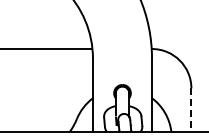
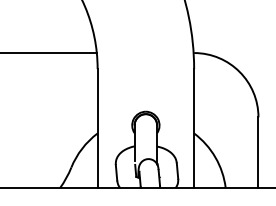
line: (191, 110) -> (258, 153), dashed -> solid

